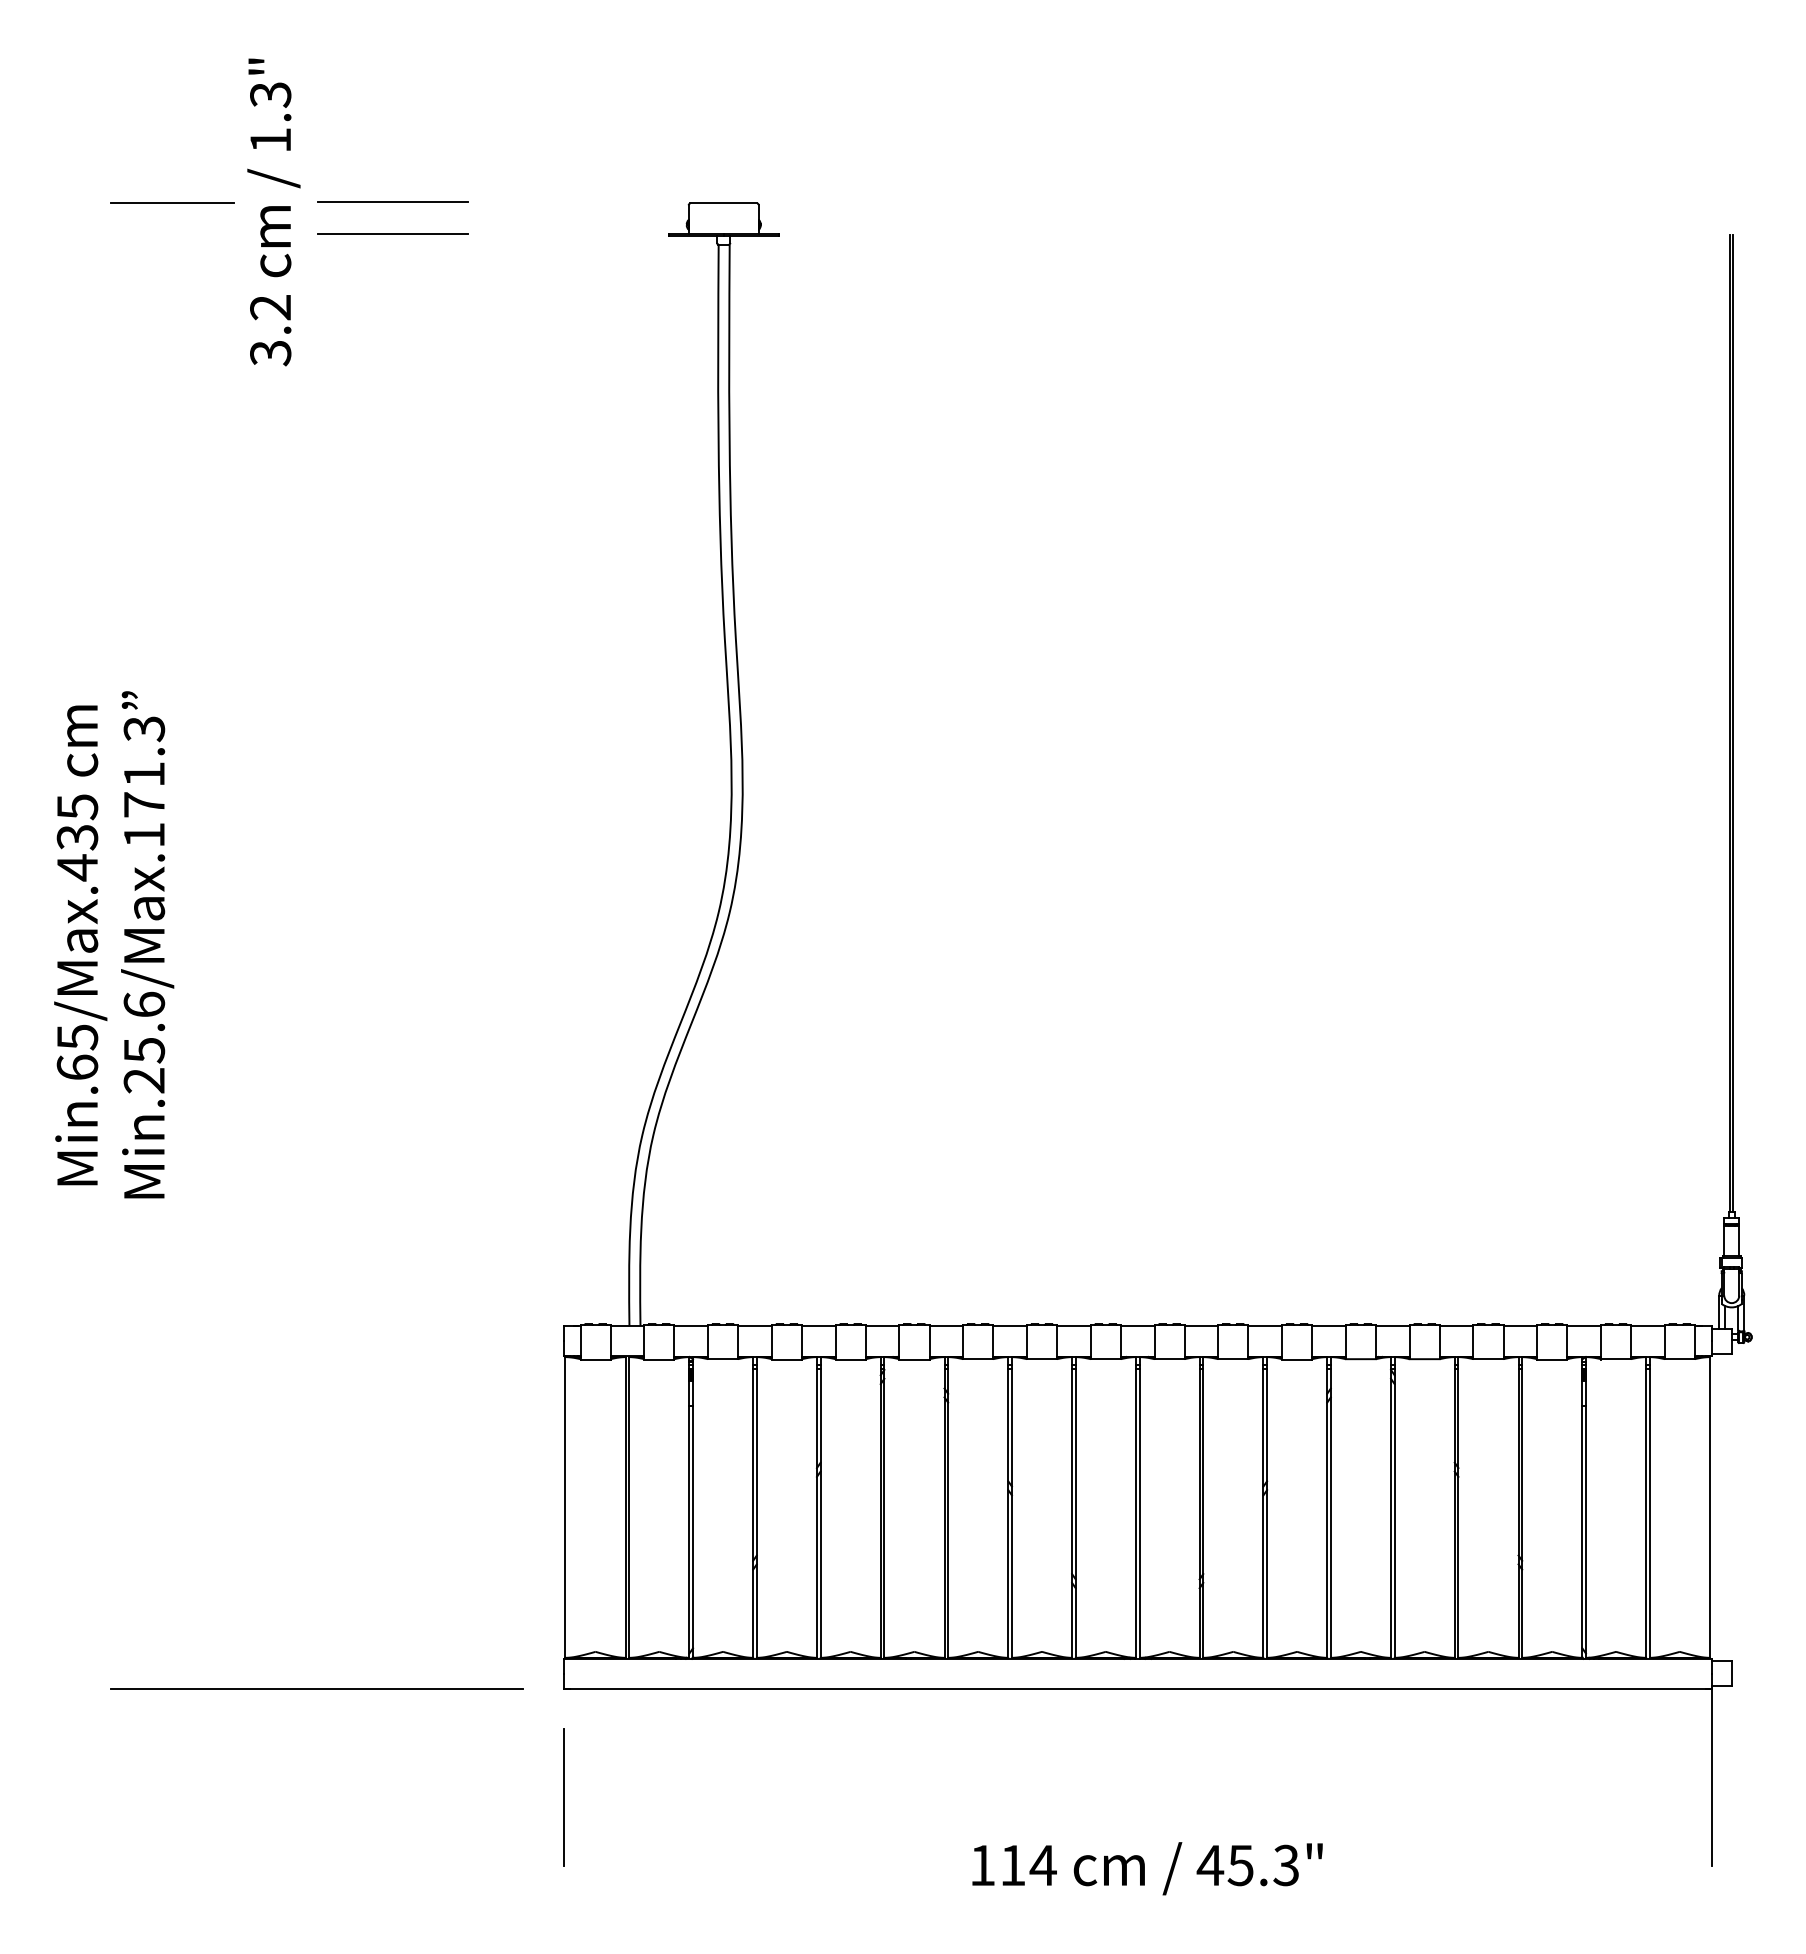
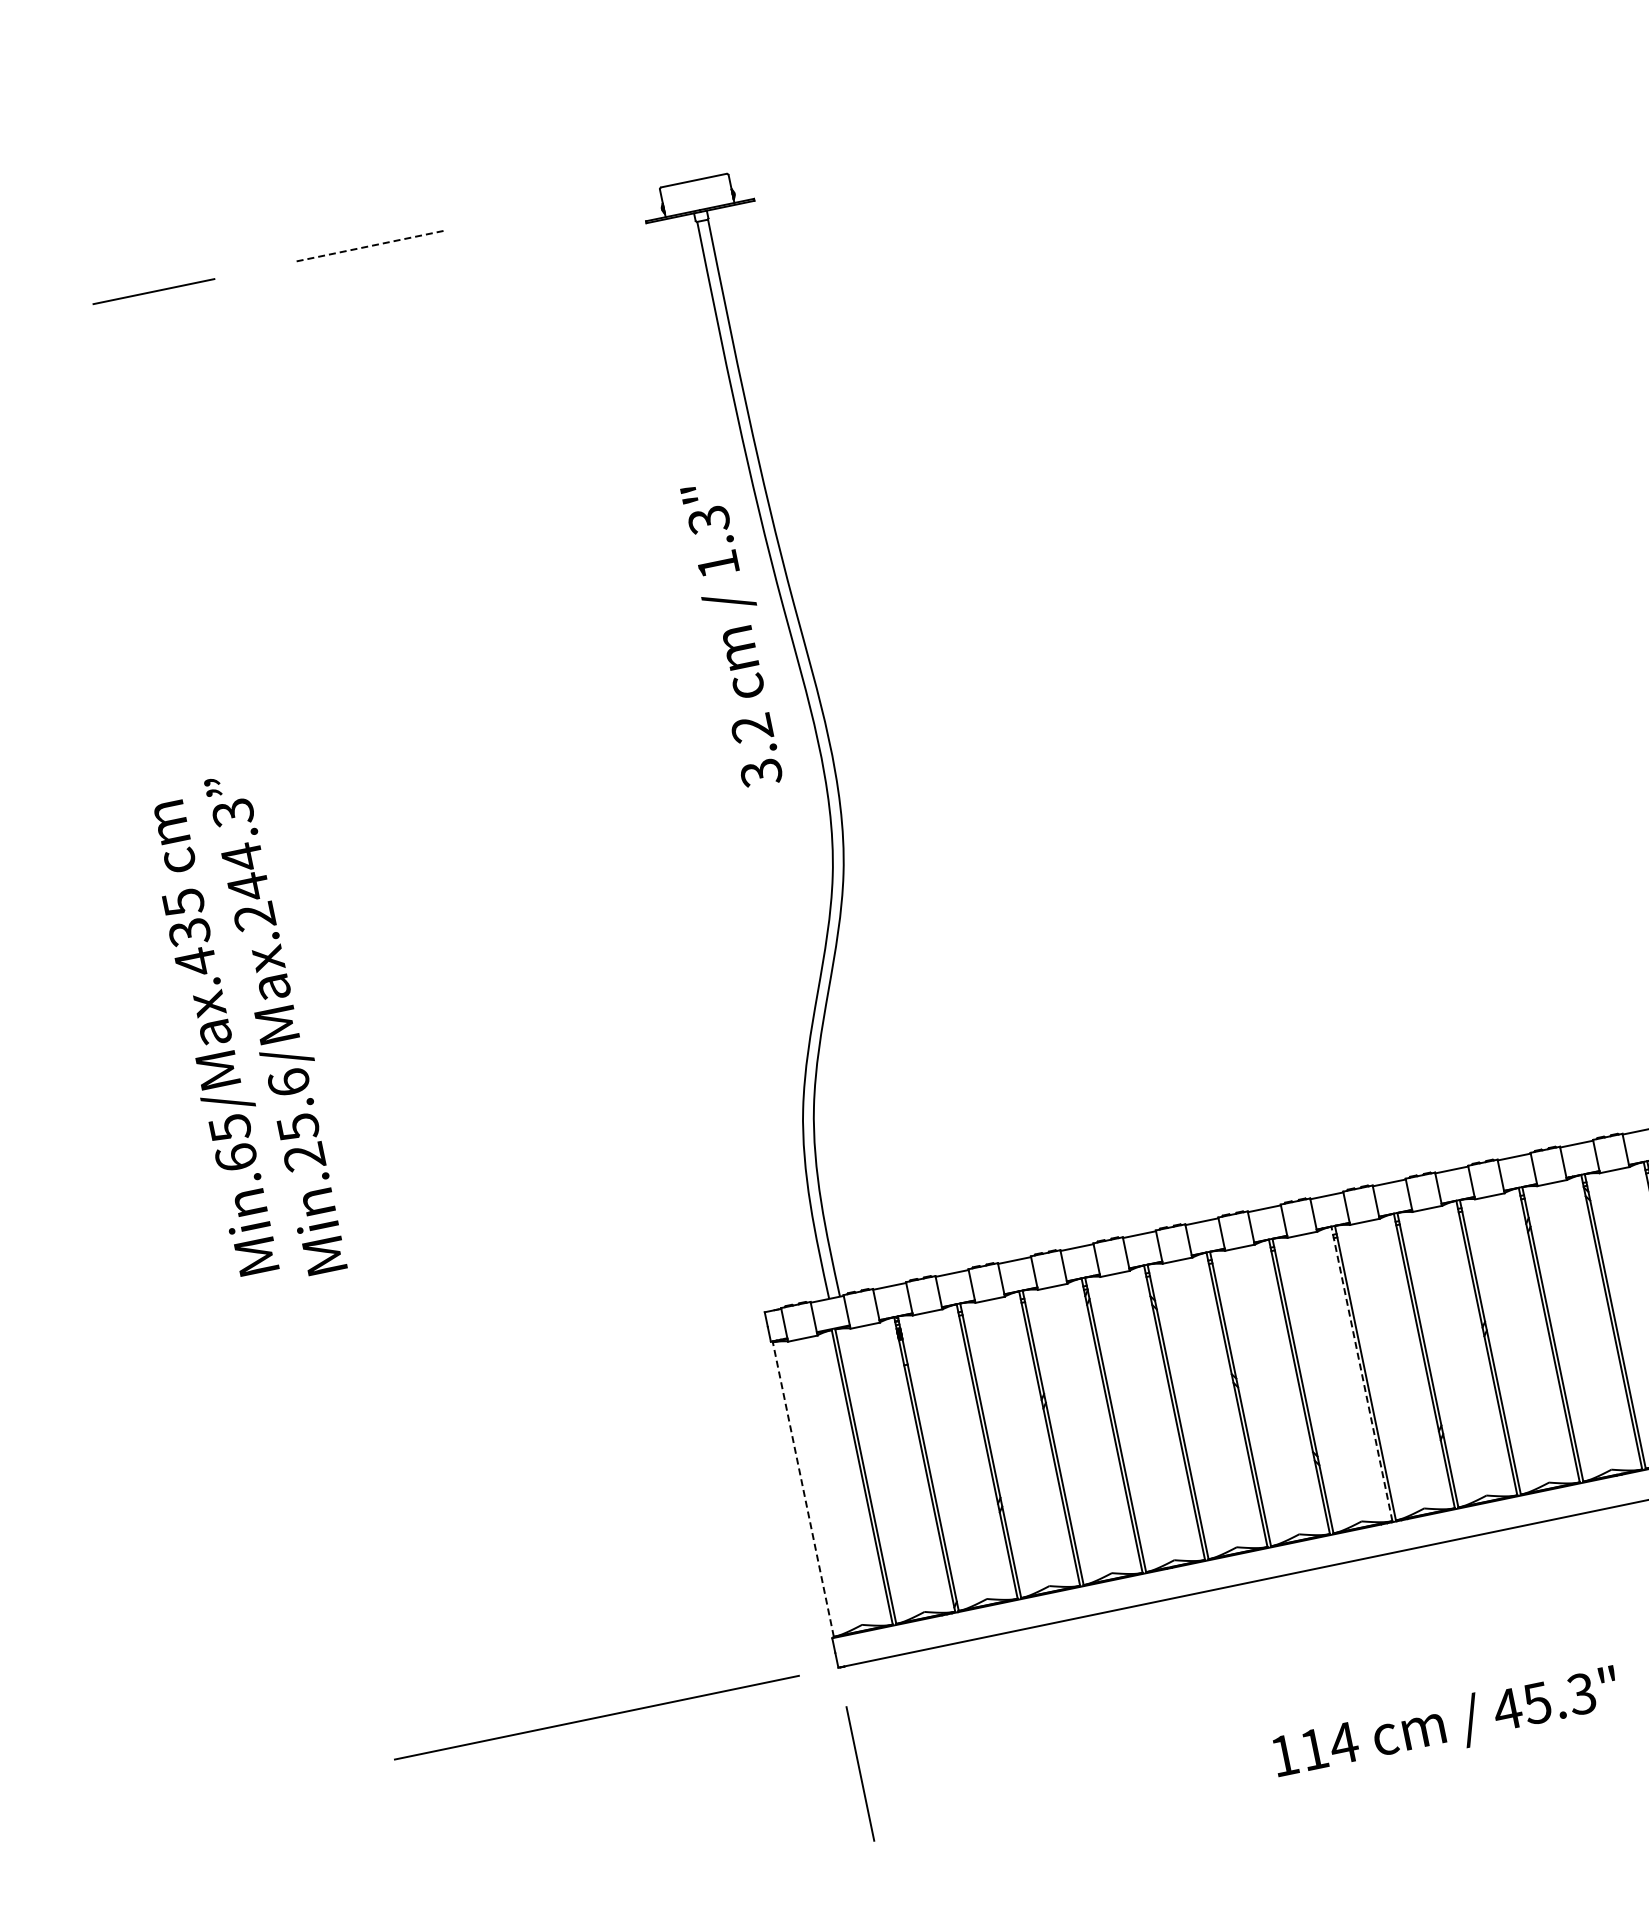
line: (392, 202) -> (369, 246), solid -> dashed
text: (273, 212) -> (735, 634), moved
line: (392, 233) -> (375, 277), removed
text: (143, 804) -> (247, 886), cm^JMin.25.6/Max.171.3 -> cm^JMin.25.6/Max.244.3
line: (565, 1506) -> (803, 1488), solid -> dashed
line: (1135, 1506) -> (1361, 1373), solid -> dashed

